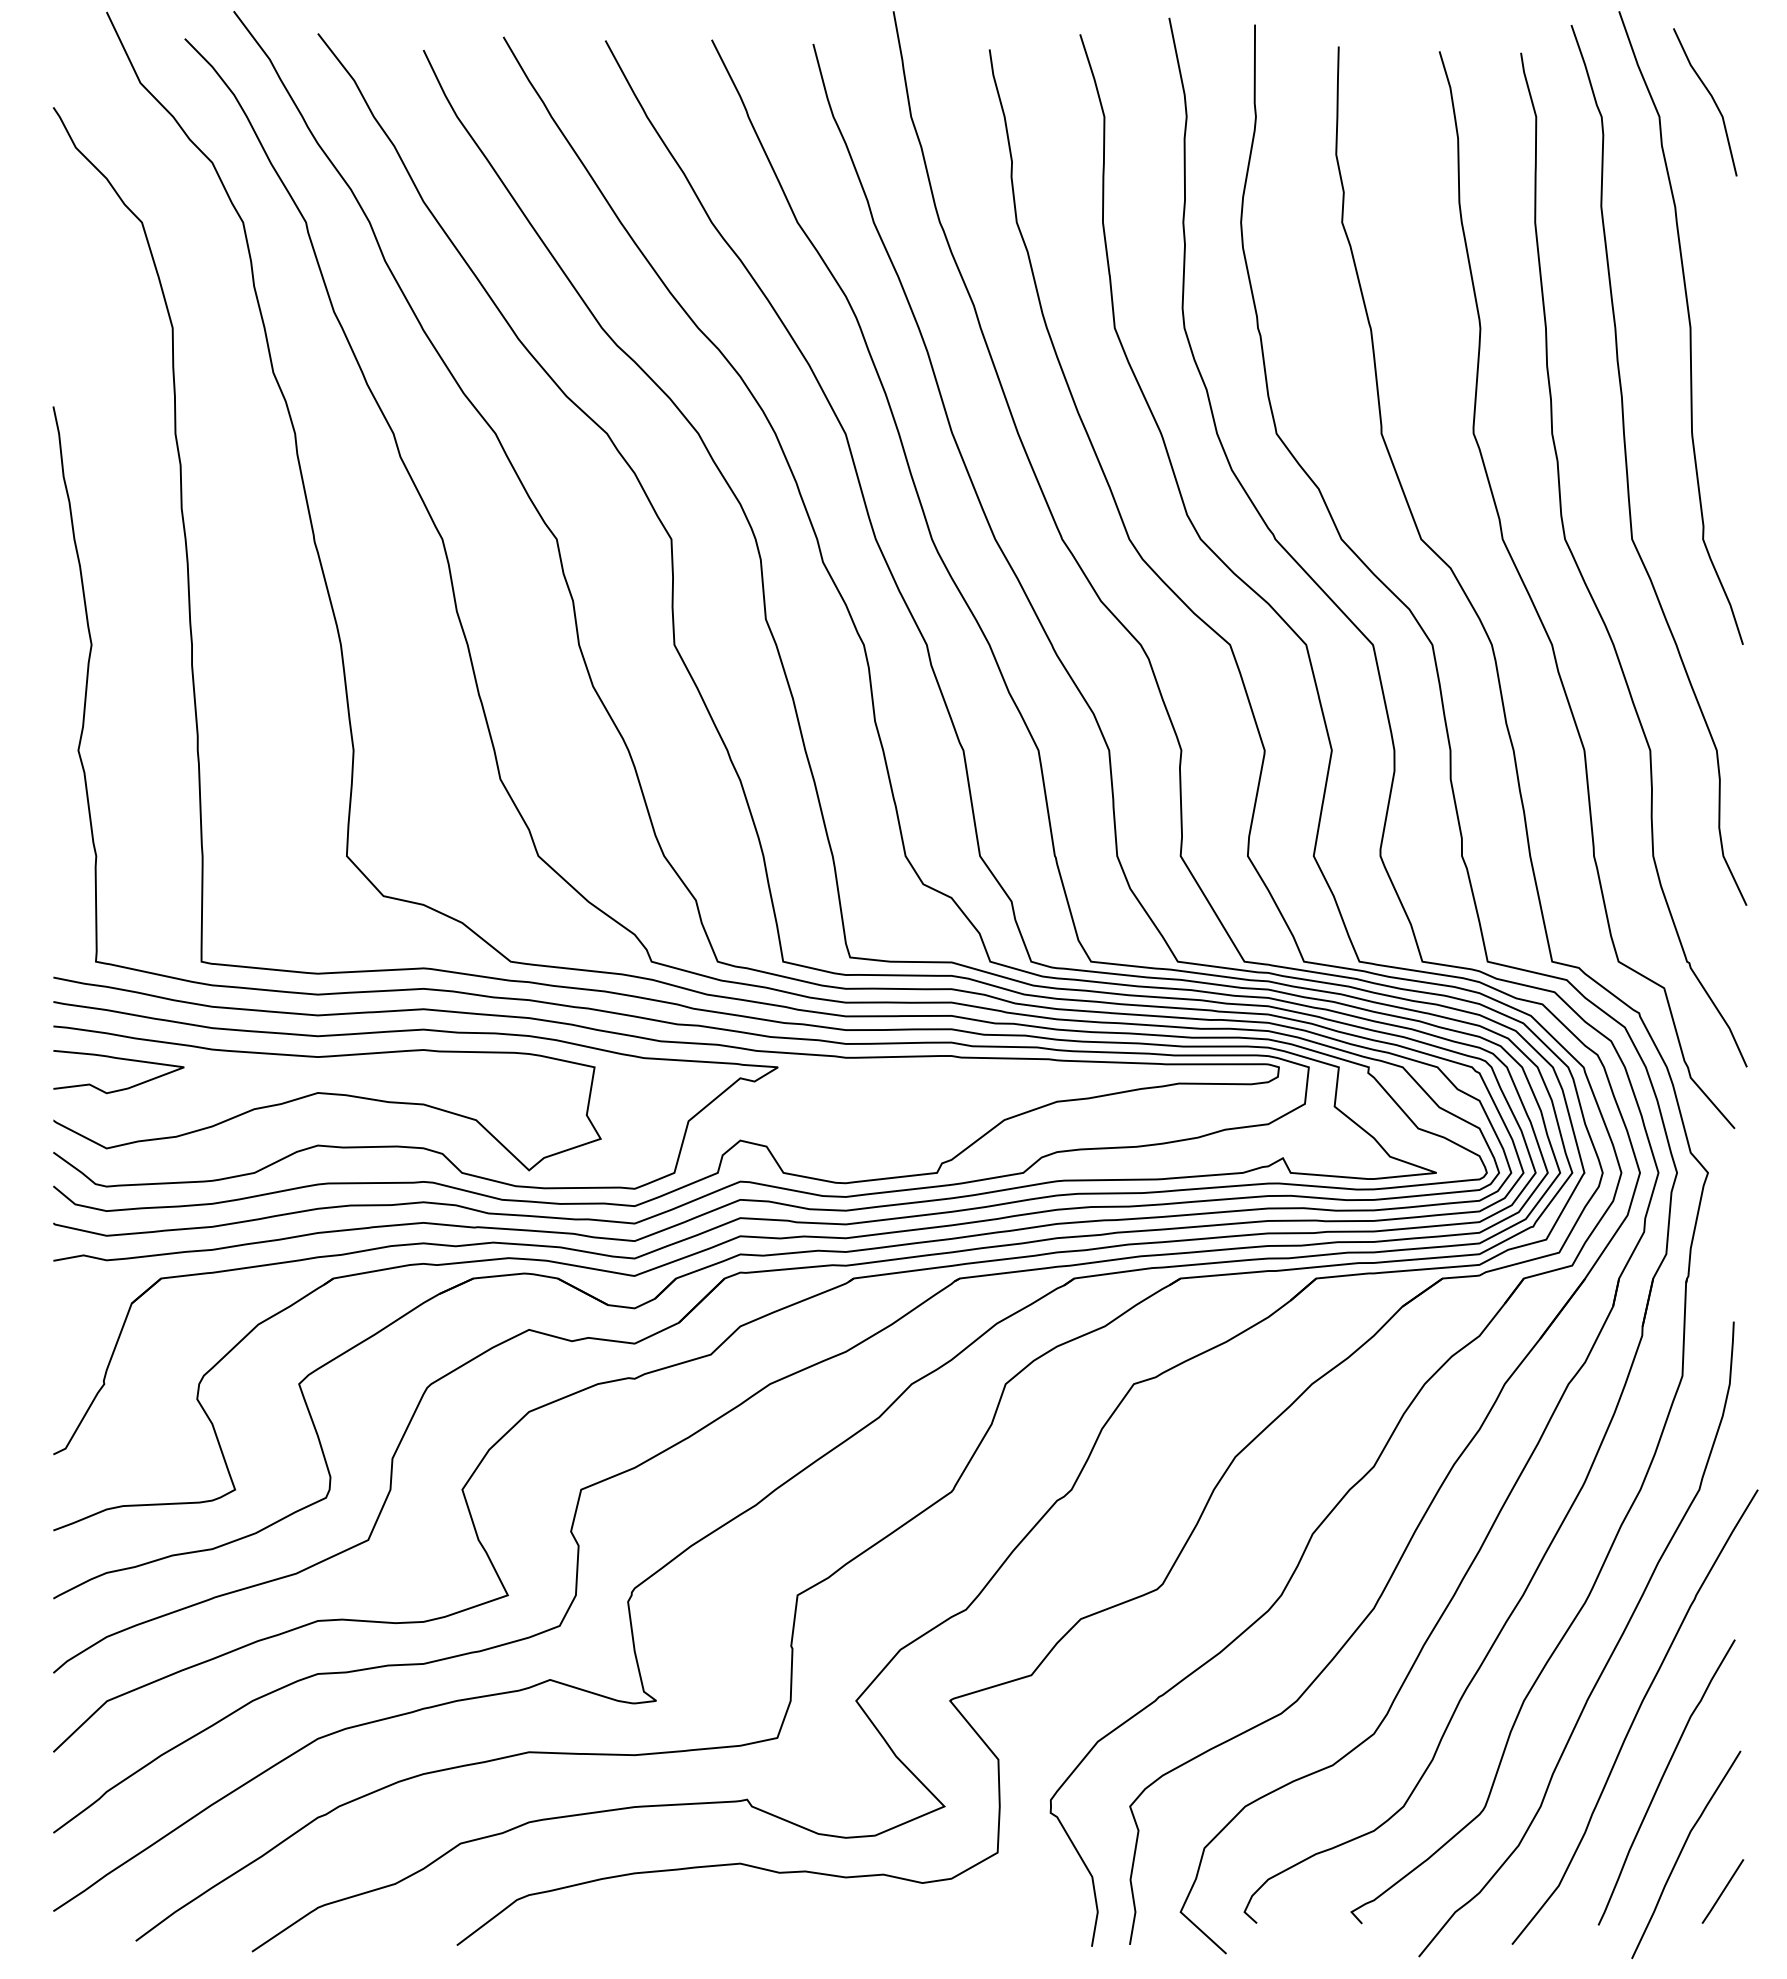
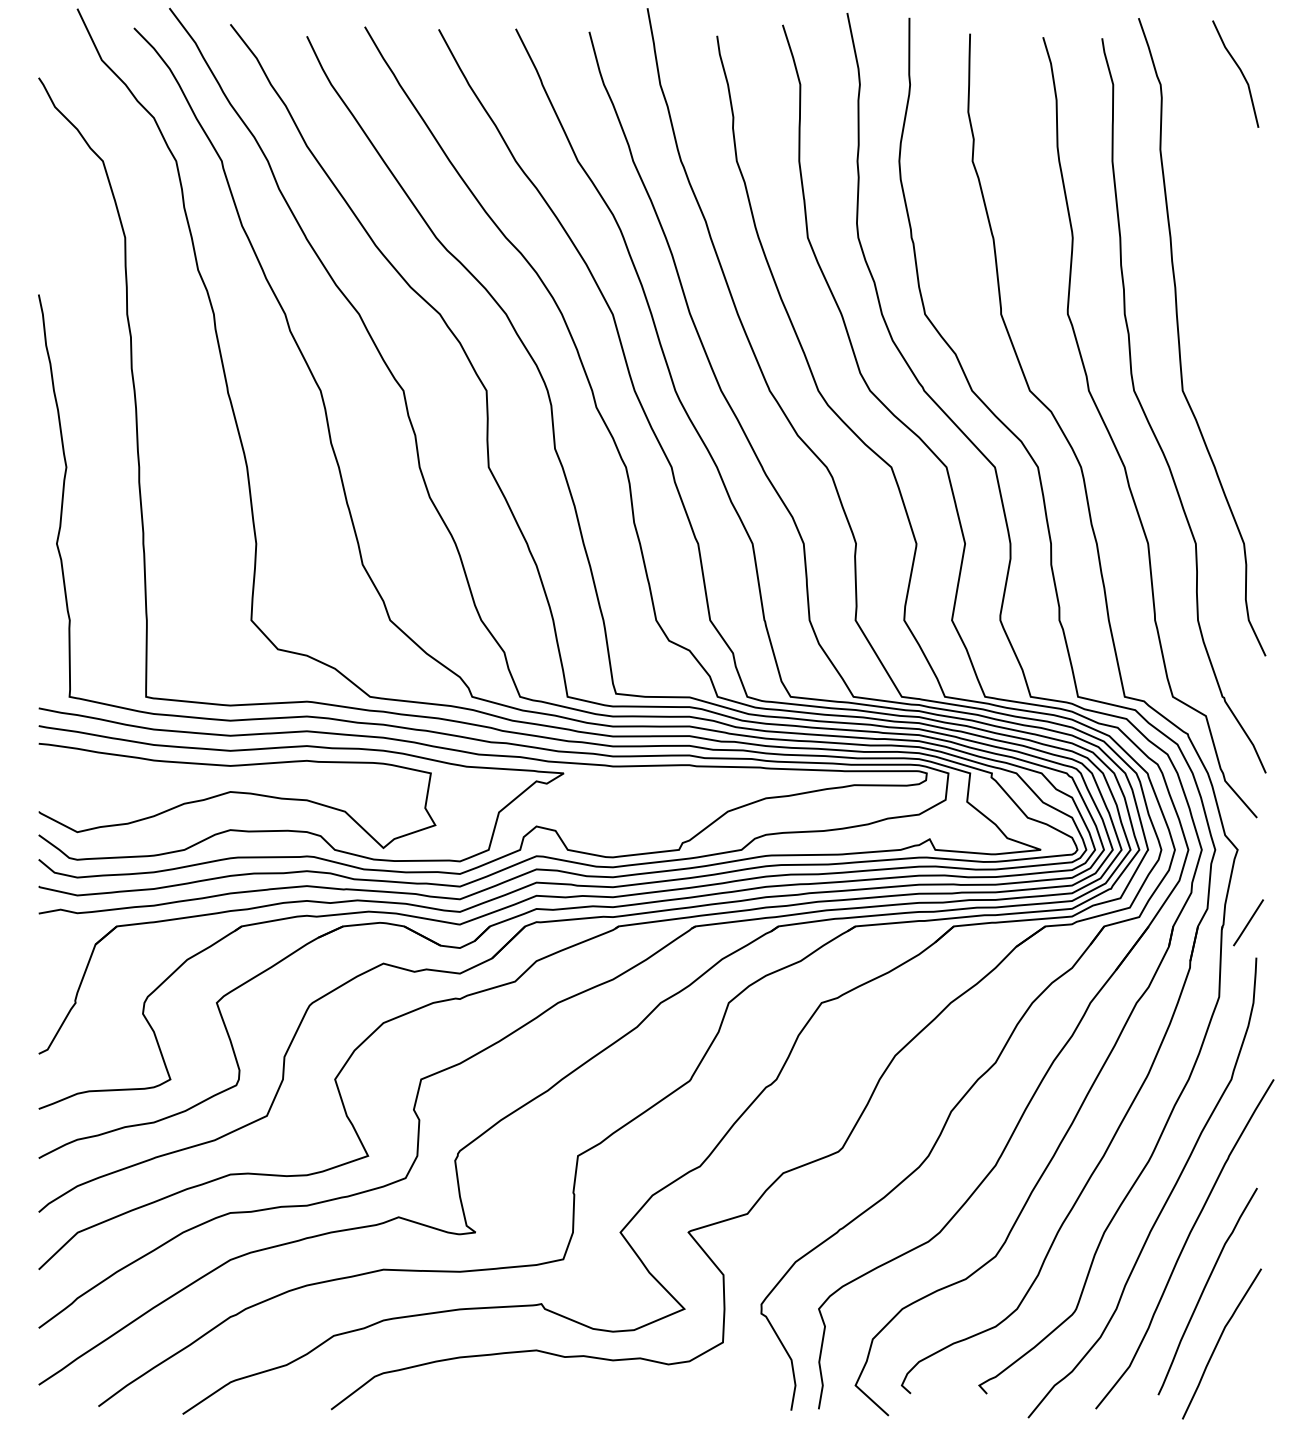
curve: (1689, 327) -> (1224, 237), removed
curve: (118, 1059) -> (85, 767), removed
line: (1722, 1891) -> (1248, 922), moved

